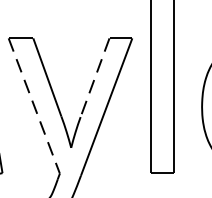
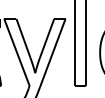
line: (95, 77) -> (47, 38), dashed -> solid
line: (33, 106) -> (16, 52), dashed -> solid

